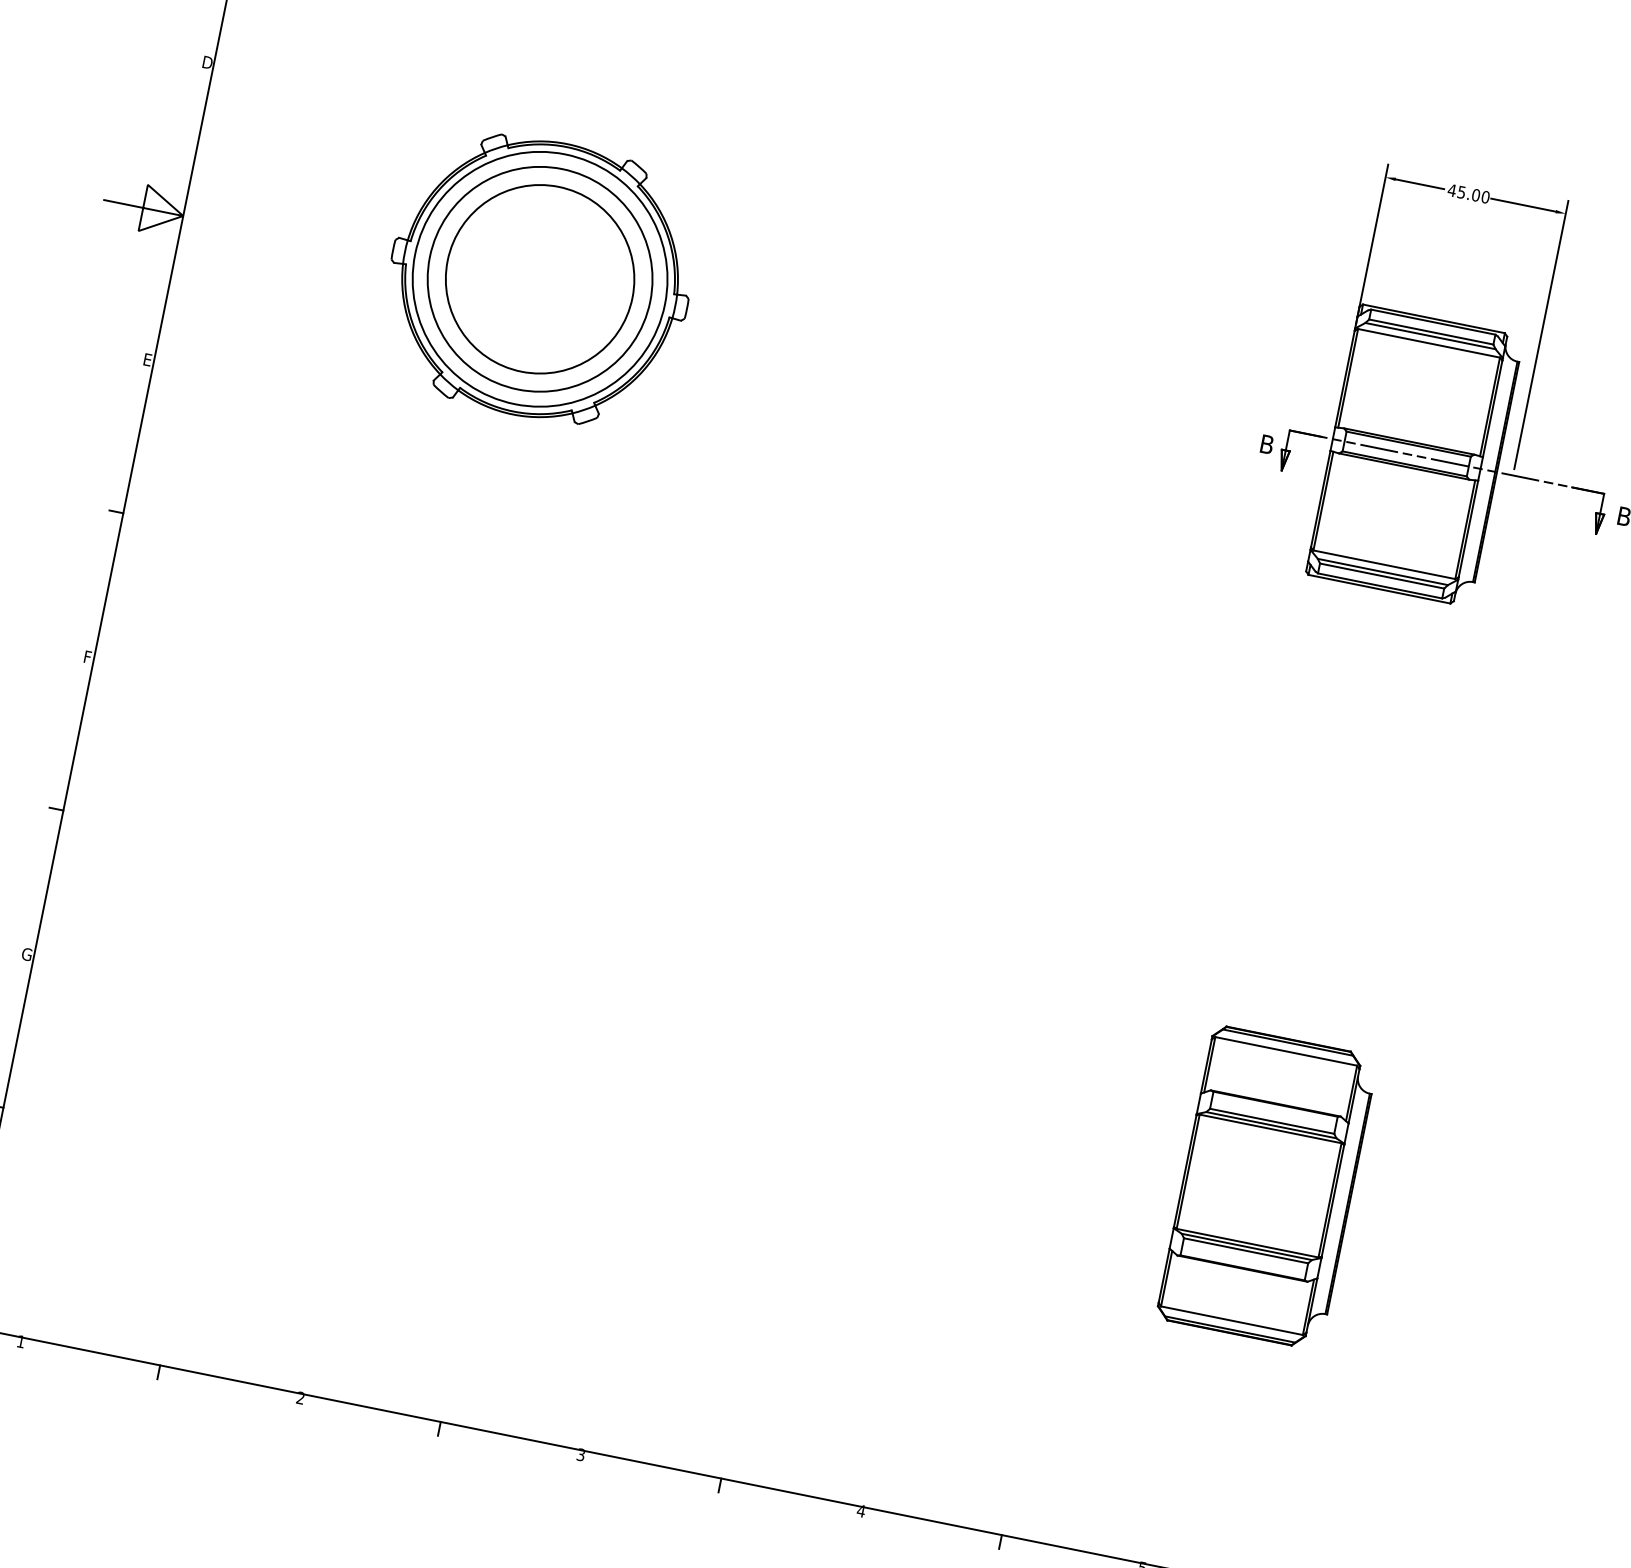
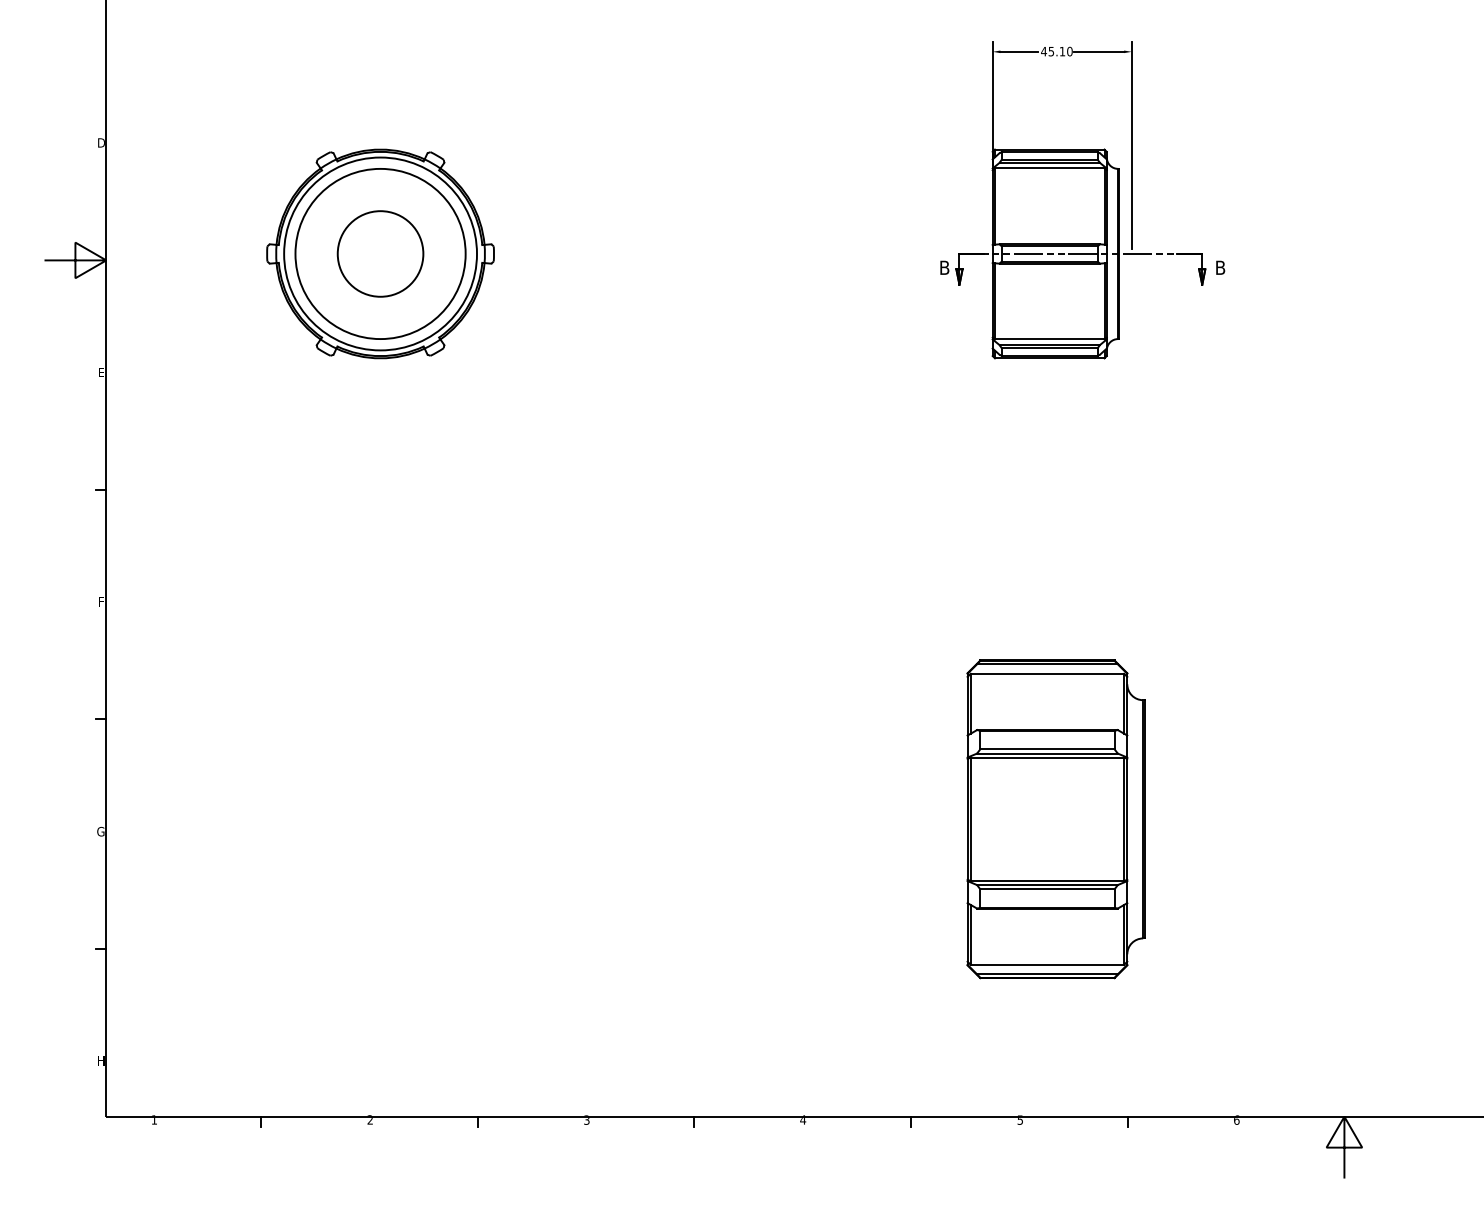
text: (1476, 195) -> (1062, 51), 45.00 -> 45.10
circle: (540, 278) -> (380, 253), size x0.6
part: (1266, 1186) -> (1055, 818), size x1.4

